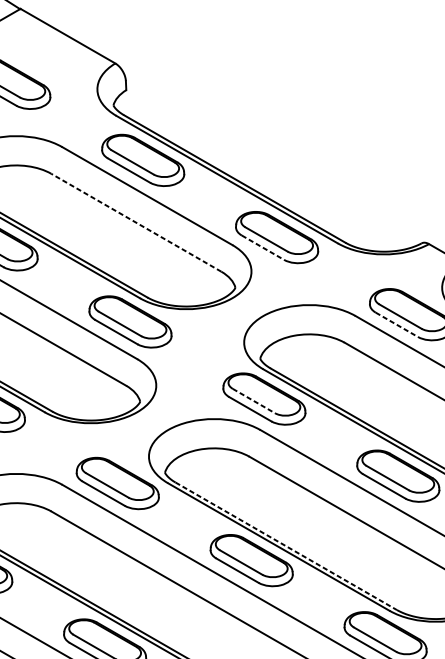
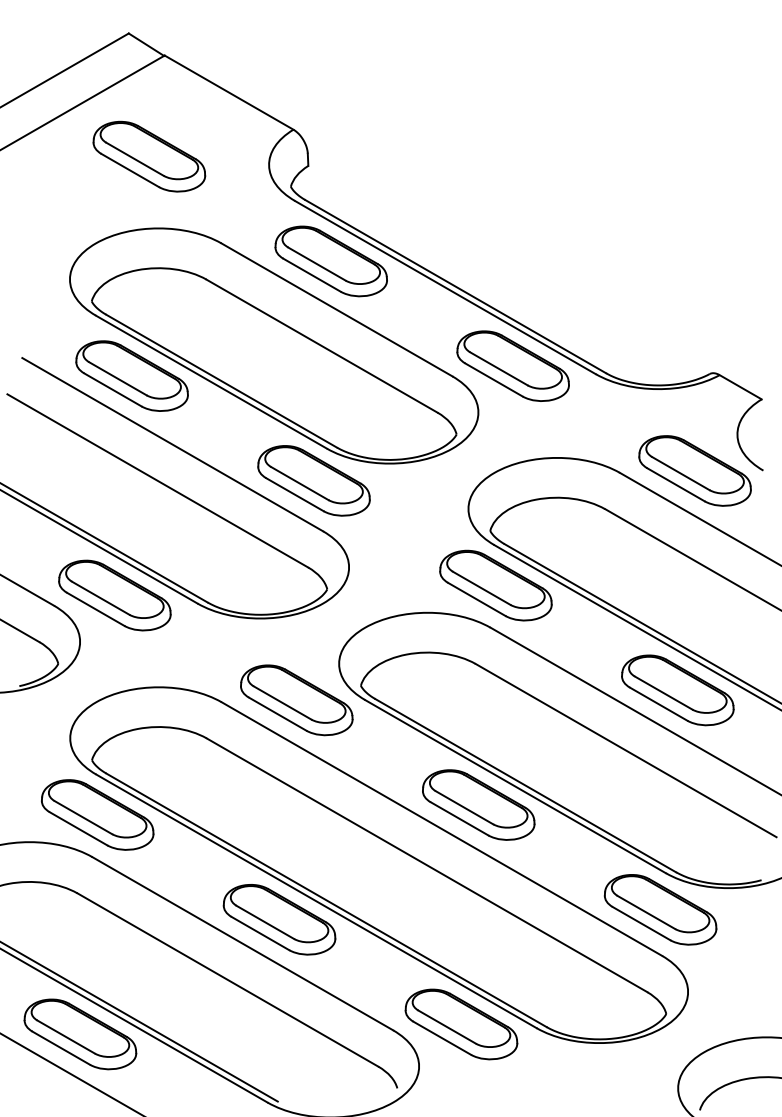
line: (135, 222) -> (321, 345), dashed -> solid
line: (263, 248) -> (494, 380), dashed -> solid
line: (397, 325) -> (676, 485), dashed -> solid
line: (254, 401) -> (482, 588), dashed -> solid
line: (286, 546) -> (525, 785), dashed -> solid

